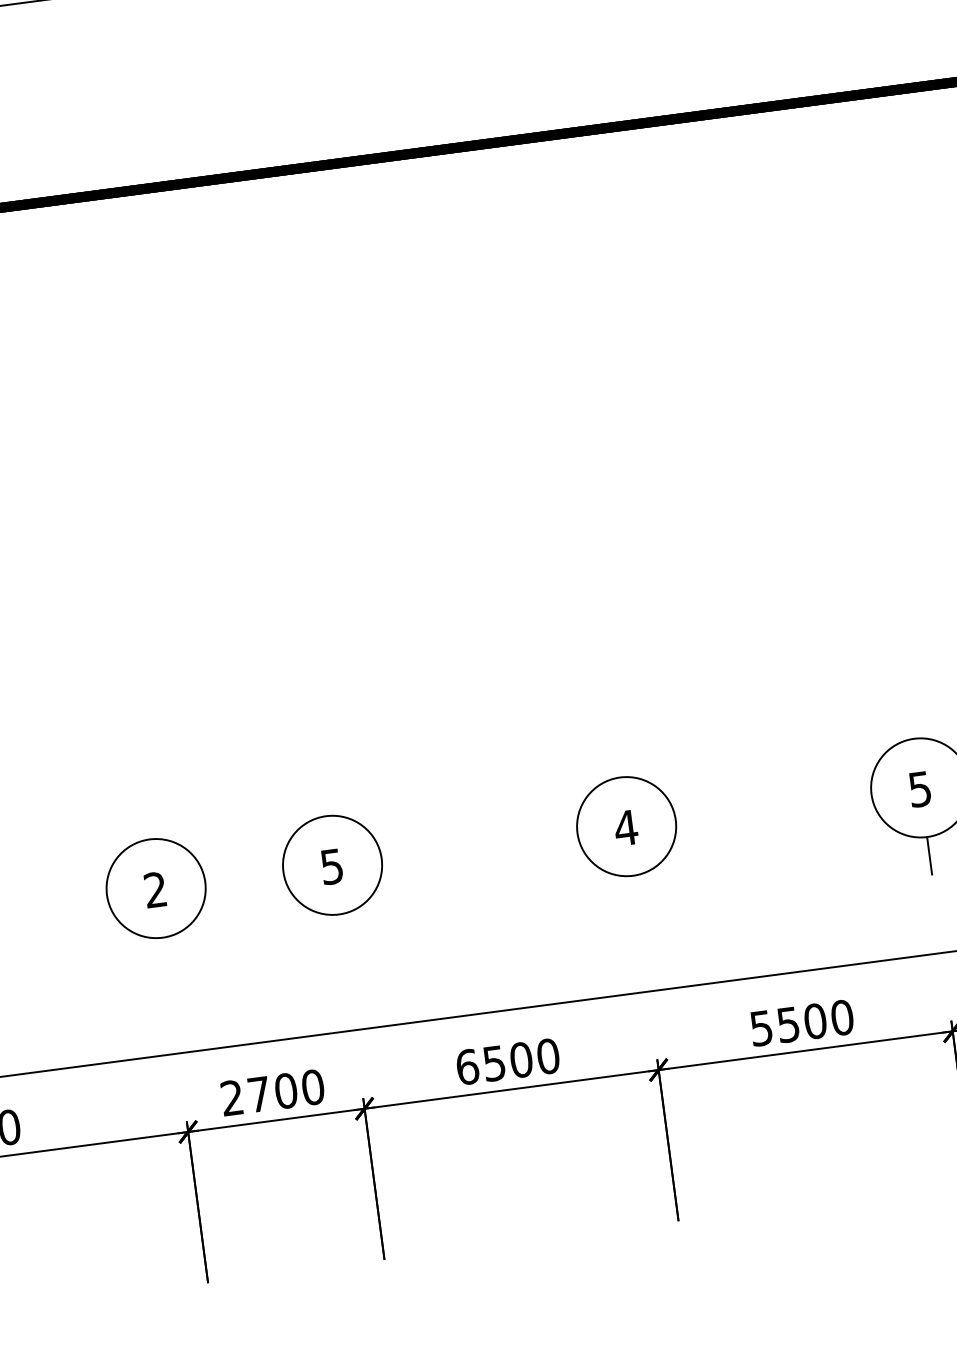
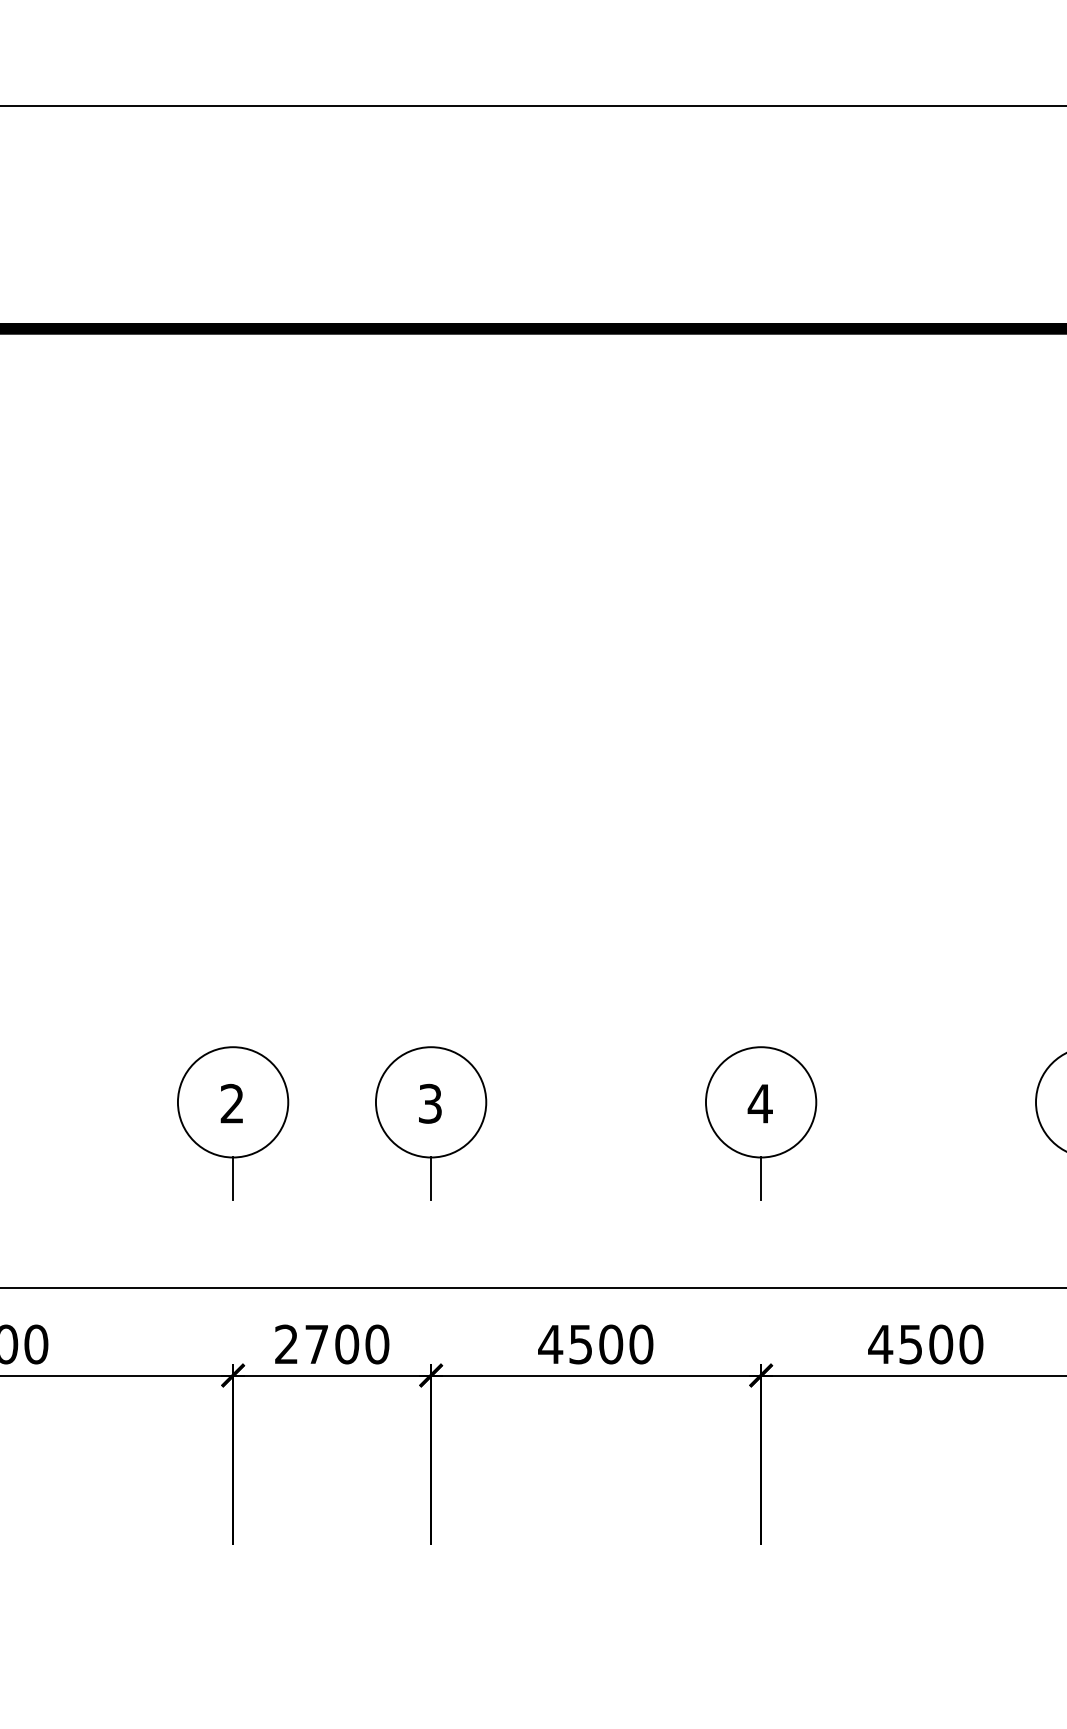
text: (332, 866) -> (430, 1103), 5 -> 3
line: (635, 894) -> (761, 1178), added
line: (341, 933) -> (431, 1178), added
line: (165, 956) -> (233, 1178), added
text: (761, 1028) -> (880, 1344), 5500 -> 4500
text: (467, 1067) -> (550, 1344), 6500 -> 4500

